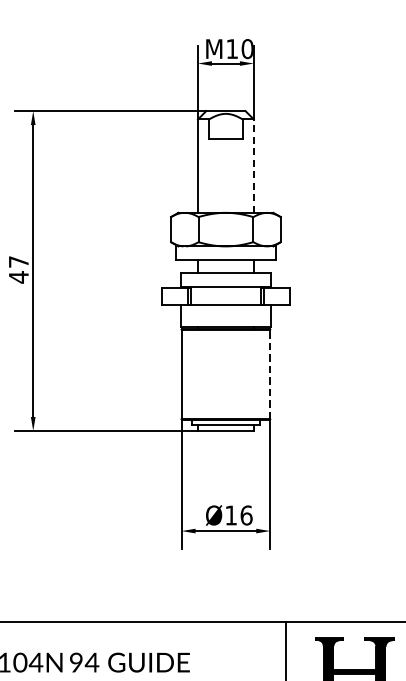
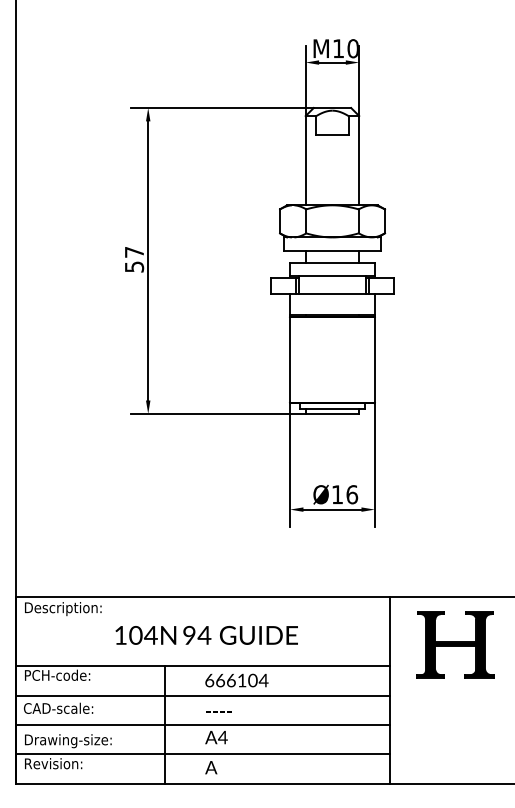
line: (254, 165) -> (359, 160), dashed -> solid
text: (18, 277) -> (134, 267), 47 -> 57
line: (269, 374) -> (374, 359), dashed -> solid

